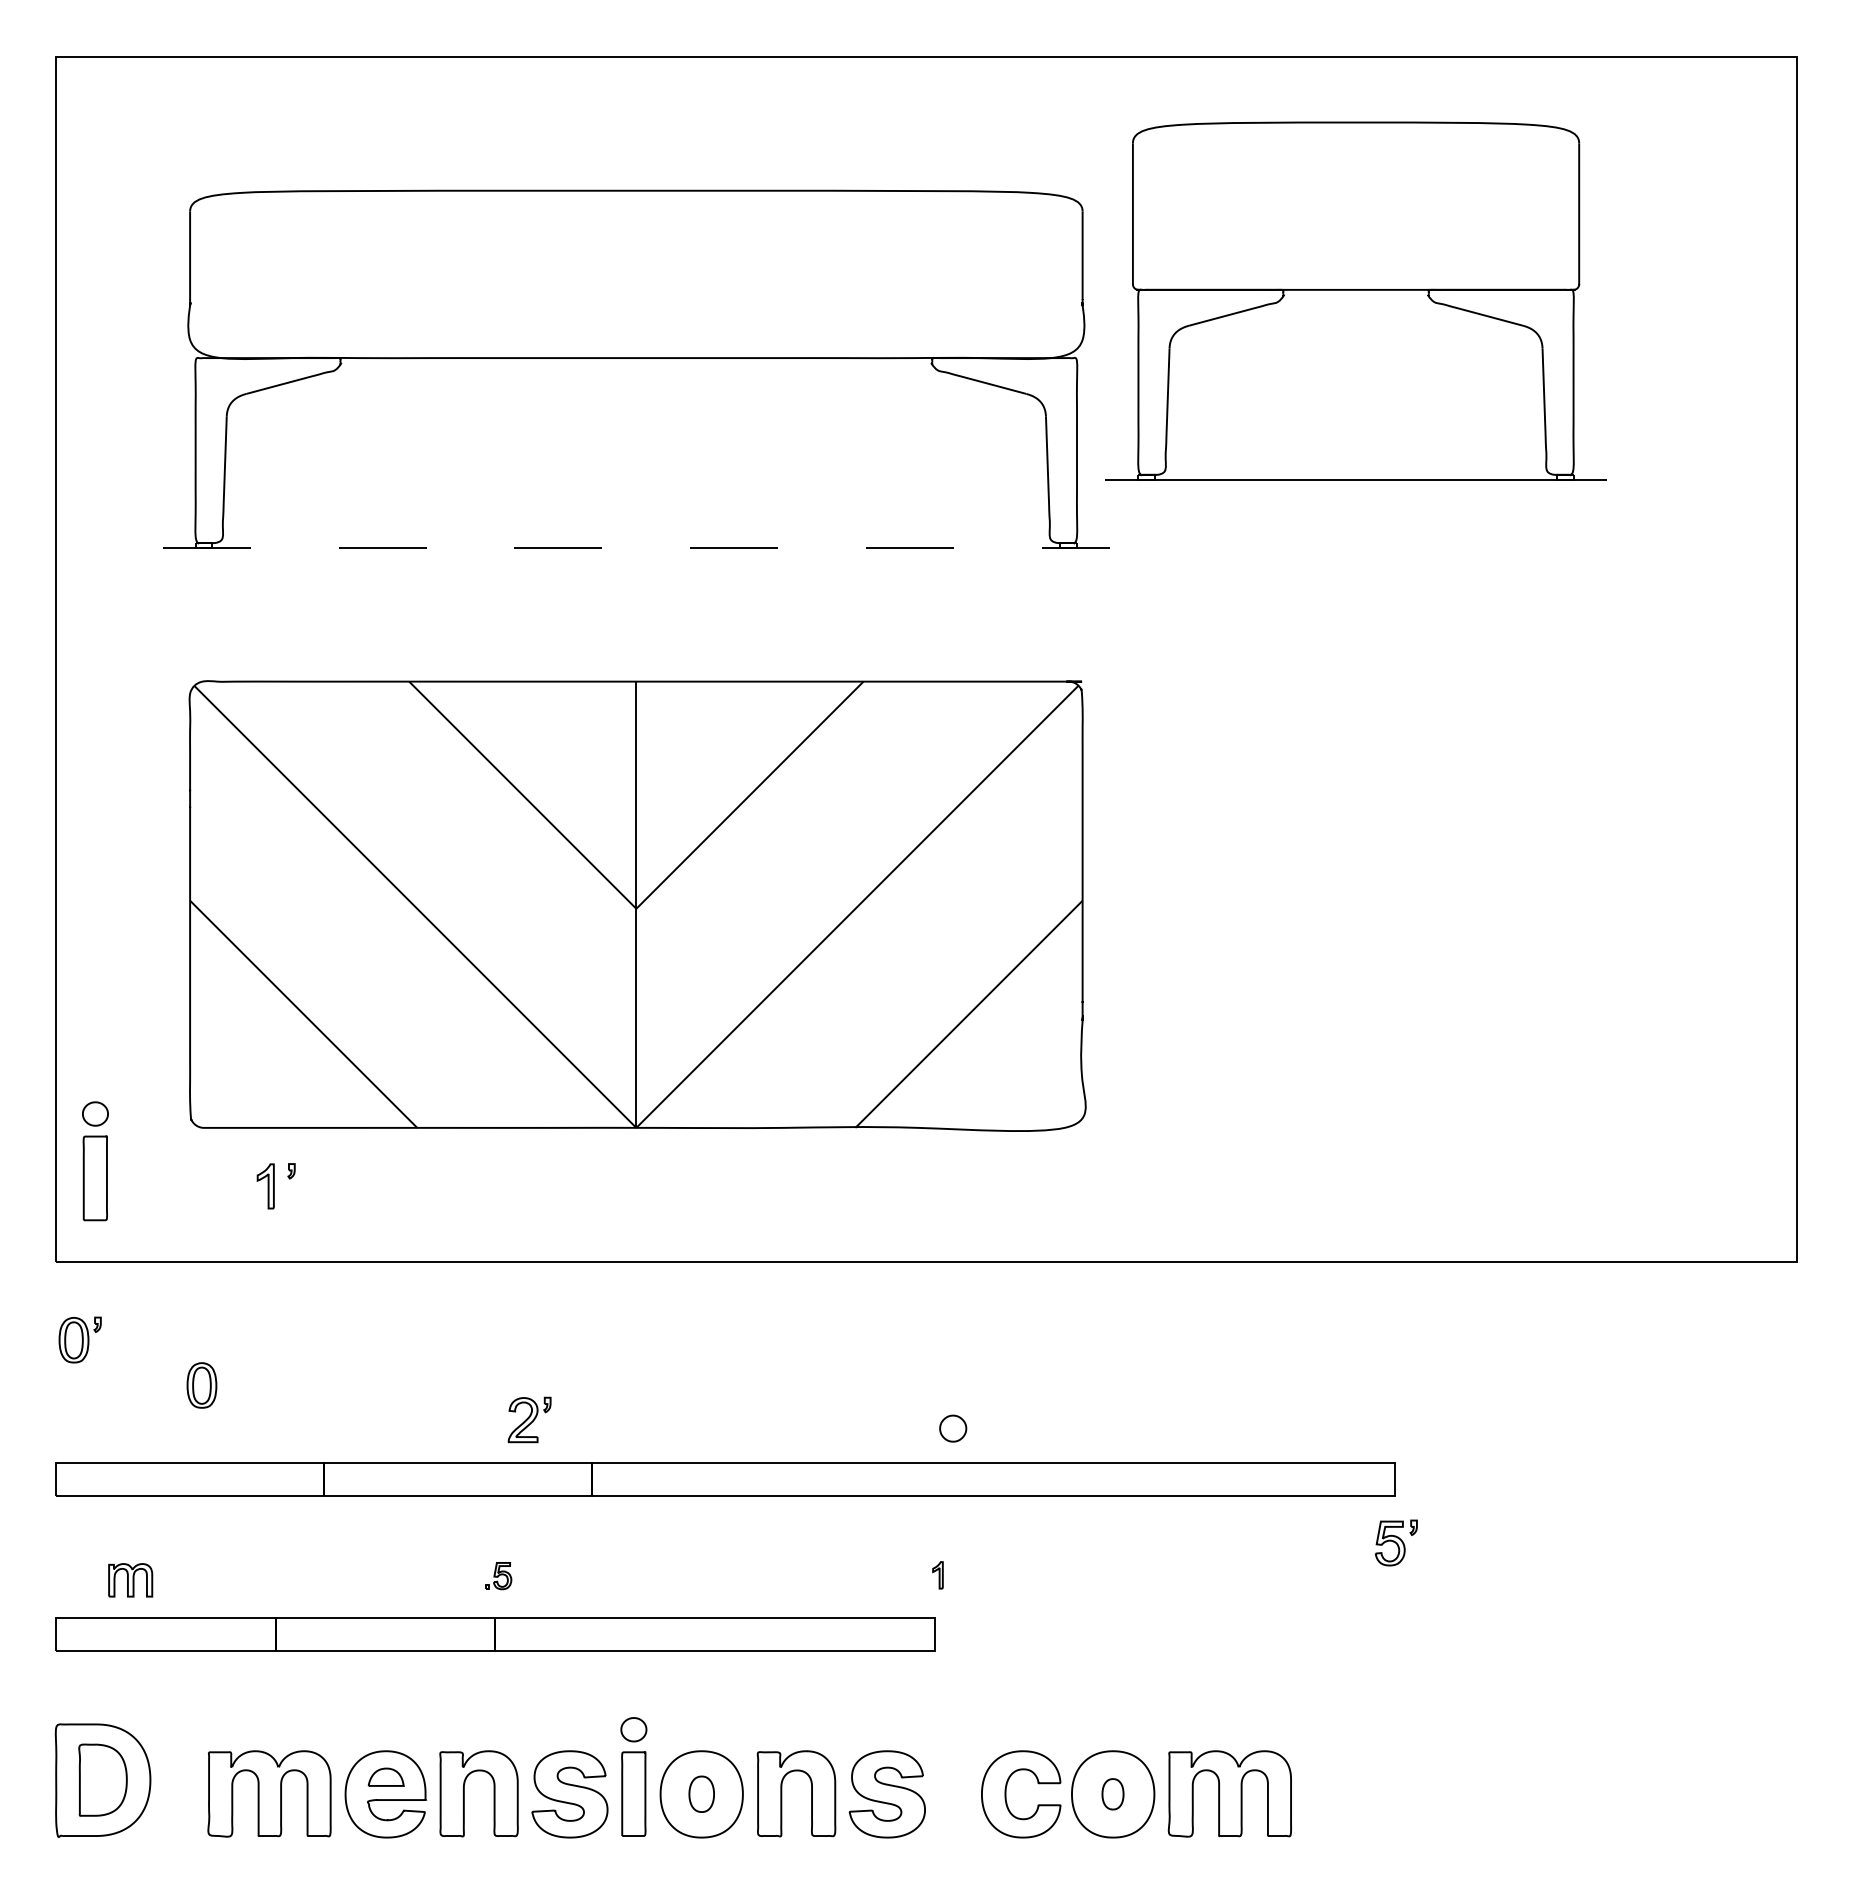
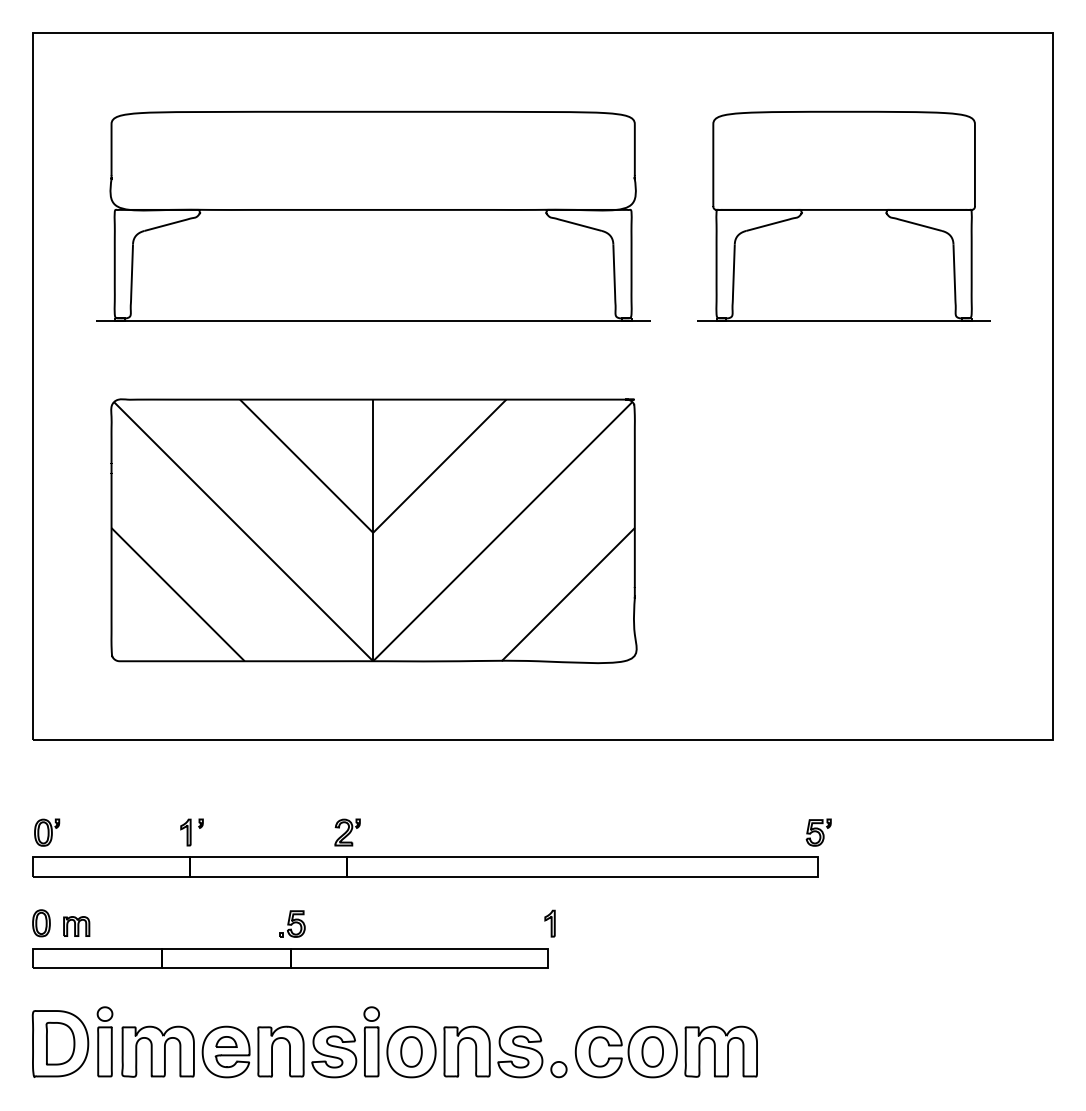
part: (1354, 299) -> (843, 215), moved
line: (636, 548) -> (373, 321), dashed -> solid
part: (94, 1160) -> (104, 1041), moved
part: (275, 1186) -> (191, 832), moved
part: (80, 1339) -> (47, 832), moved
part: (201, 1385) -> (41, 923), moved
part: (529, 1419) -> (347, 832), moved
part: (952, 1428) -> (558, 1069), moved
part: (1395, 1542) -> (818, 832), moved
part: (498, 1575) -> (292, 923), size x1.67
part: (937, 1575) -> (549, 923), size x1.67
part: (701, 1793) -> (411, 1051), size x1.43
part: (1112, 1793) -> (652, 1051), size x1.67

